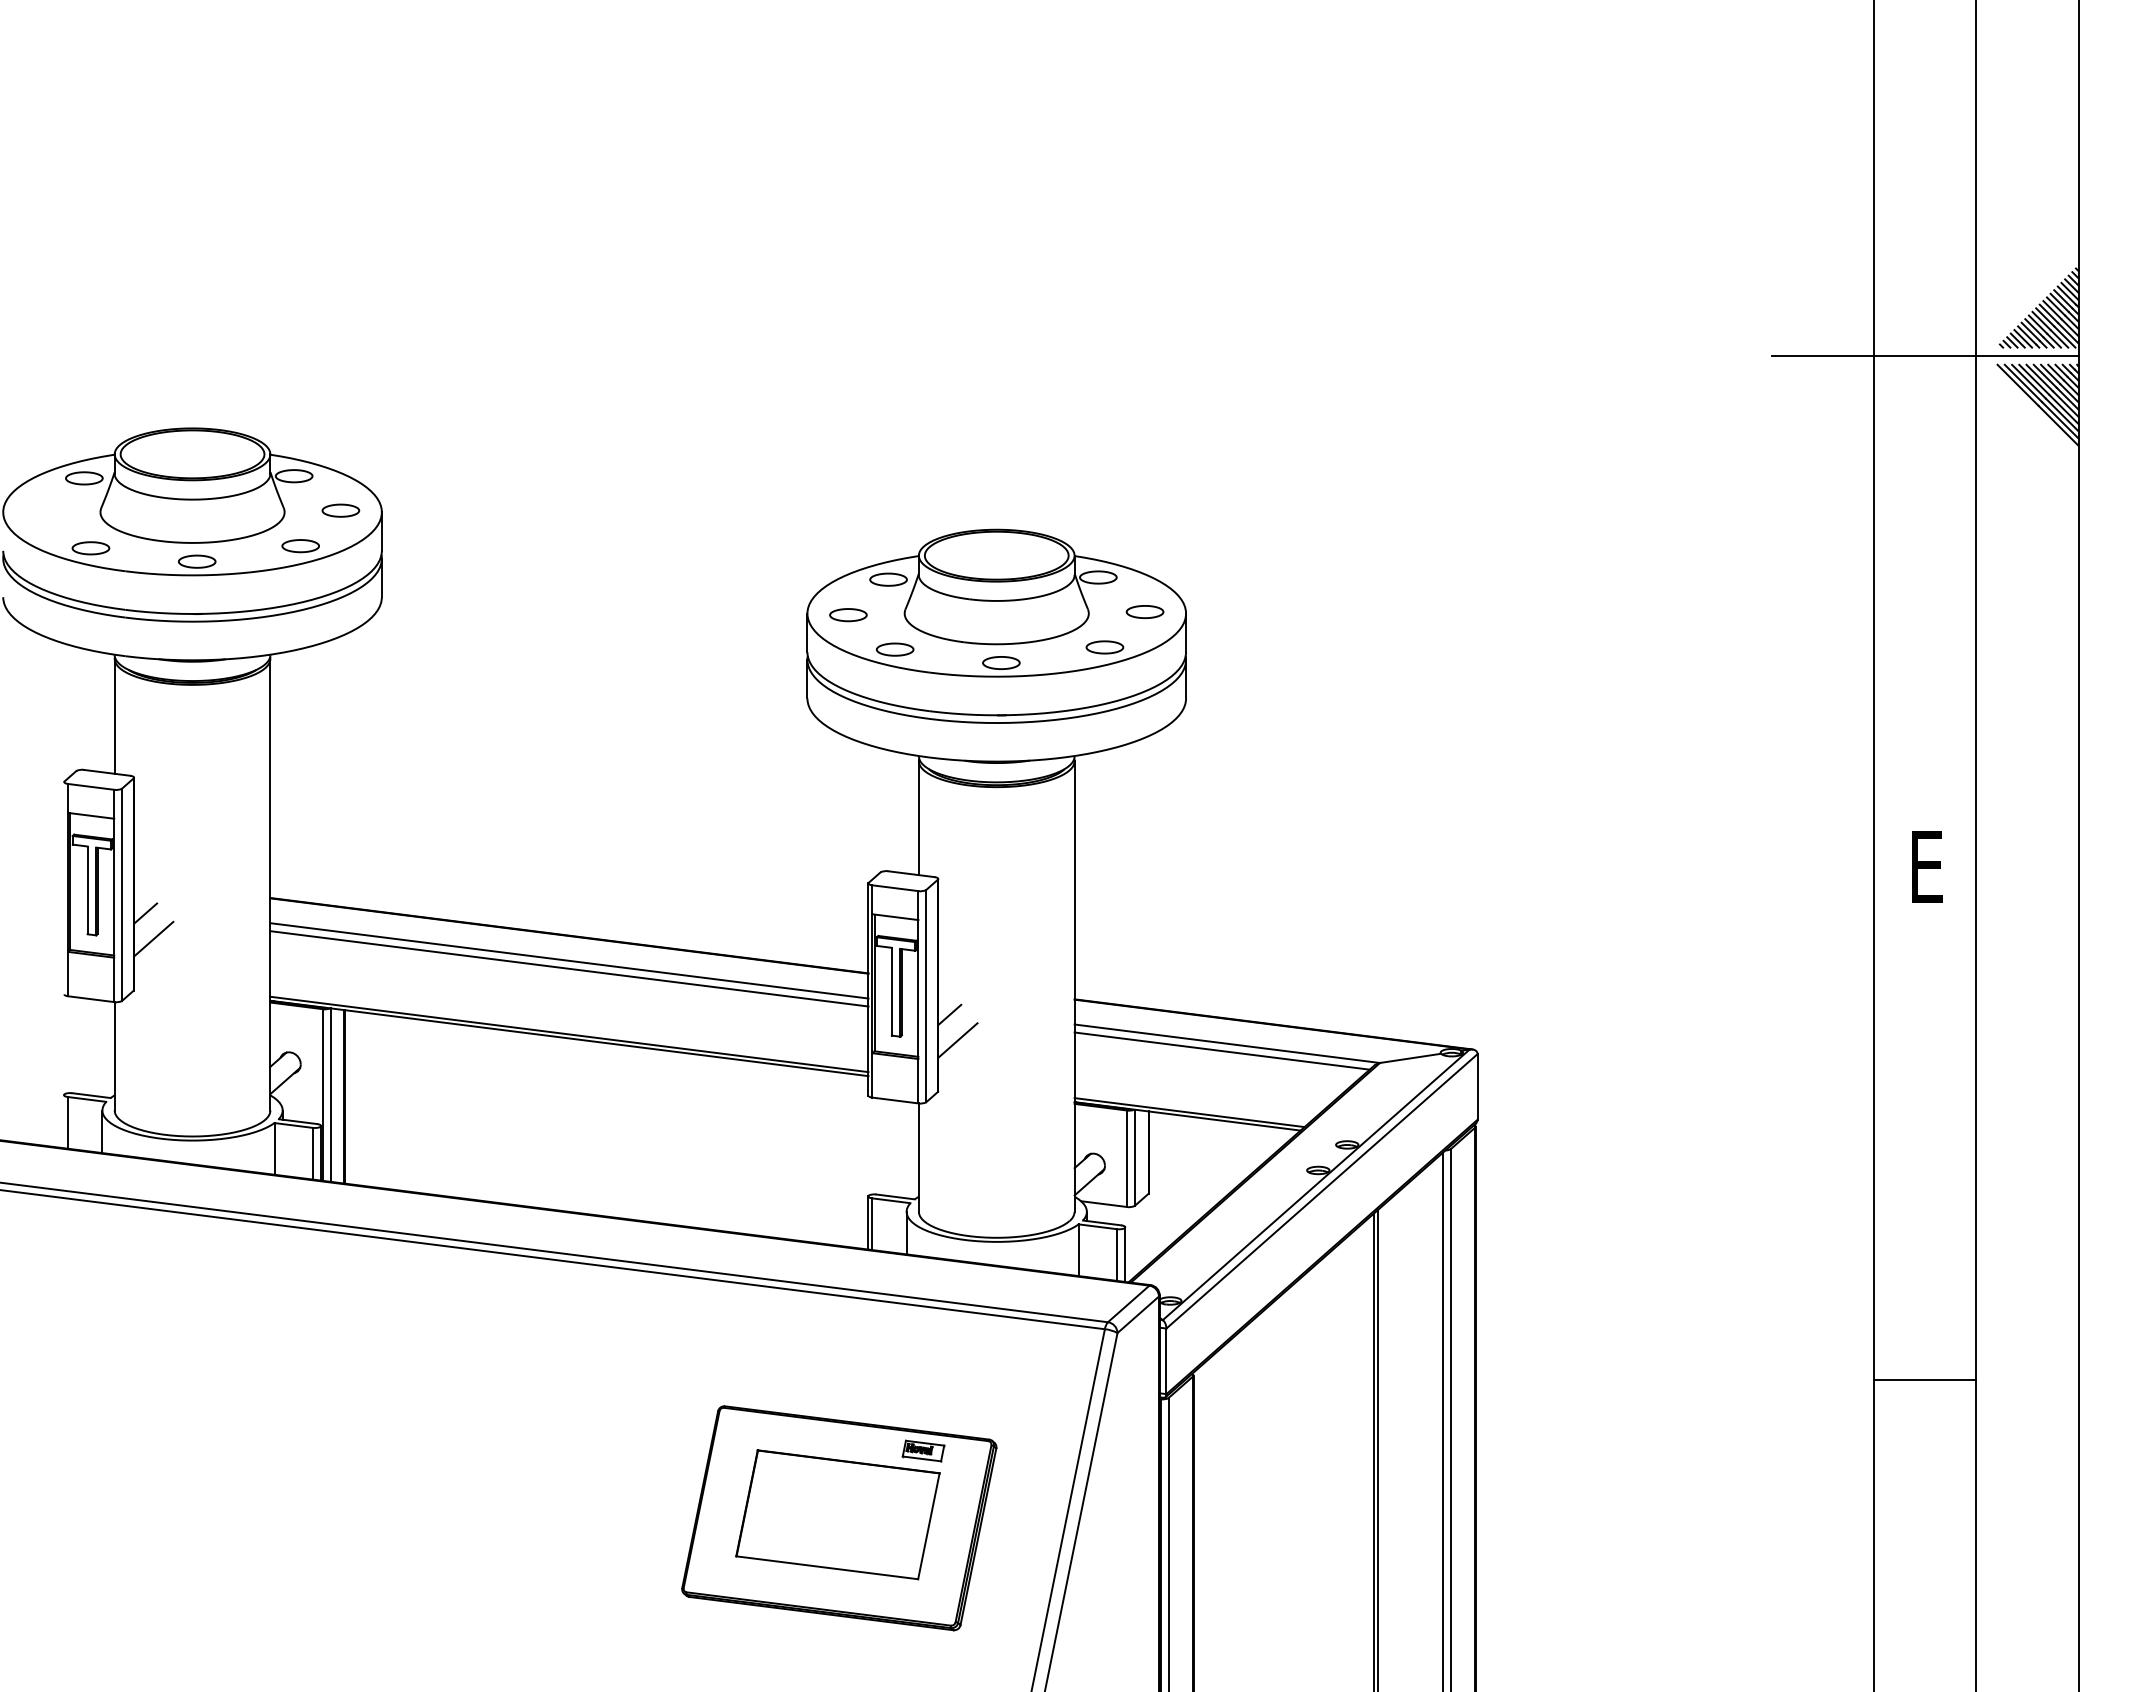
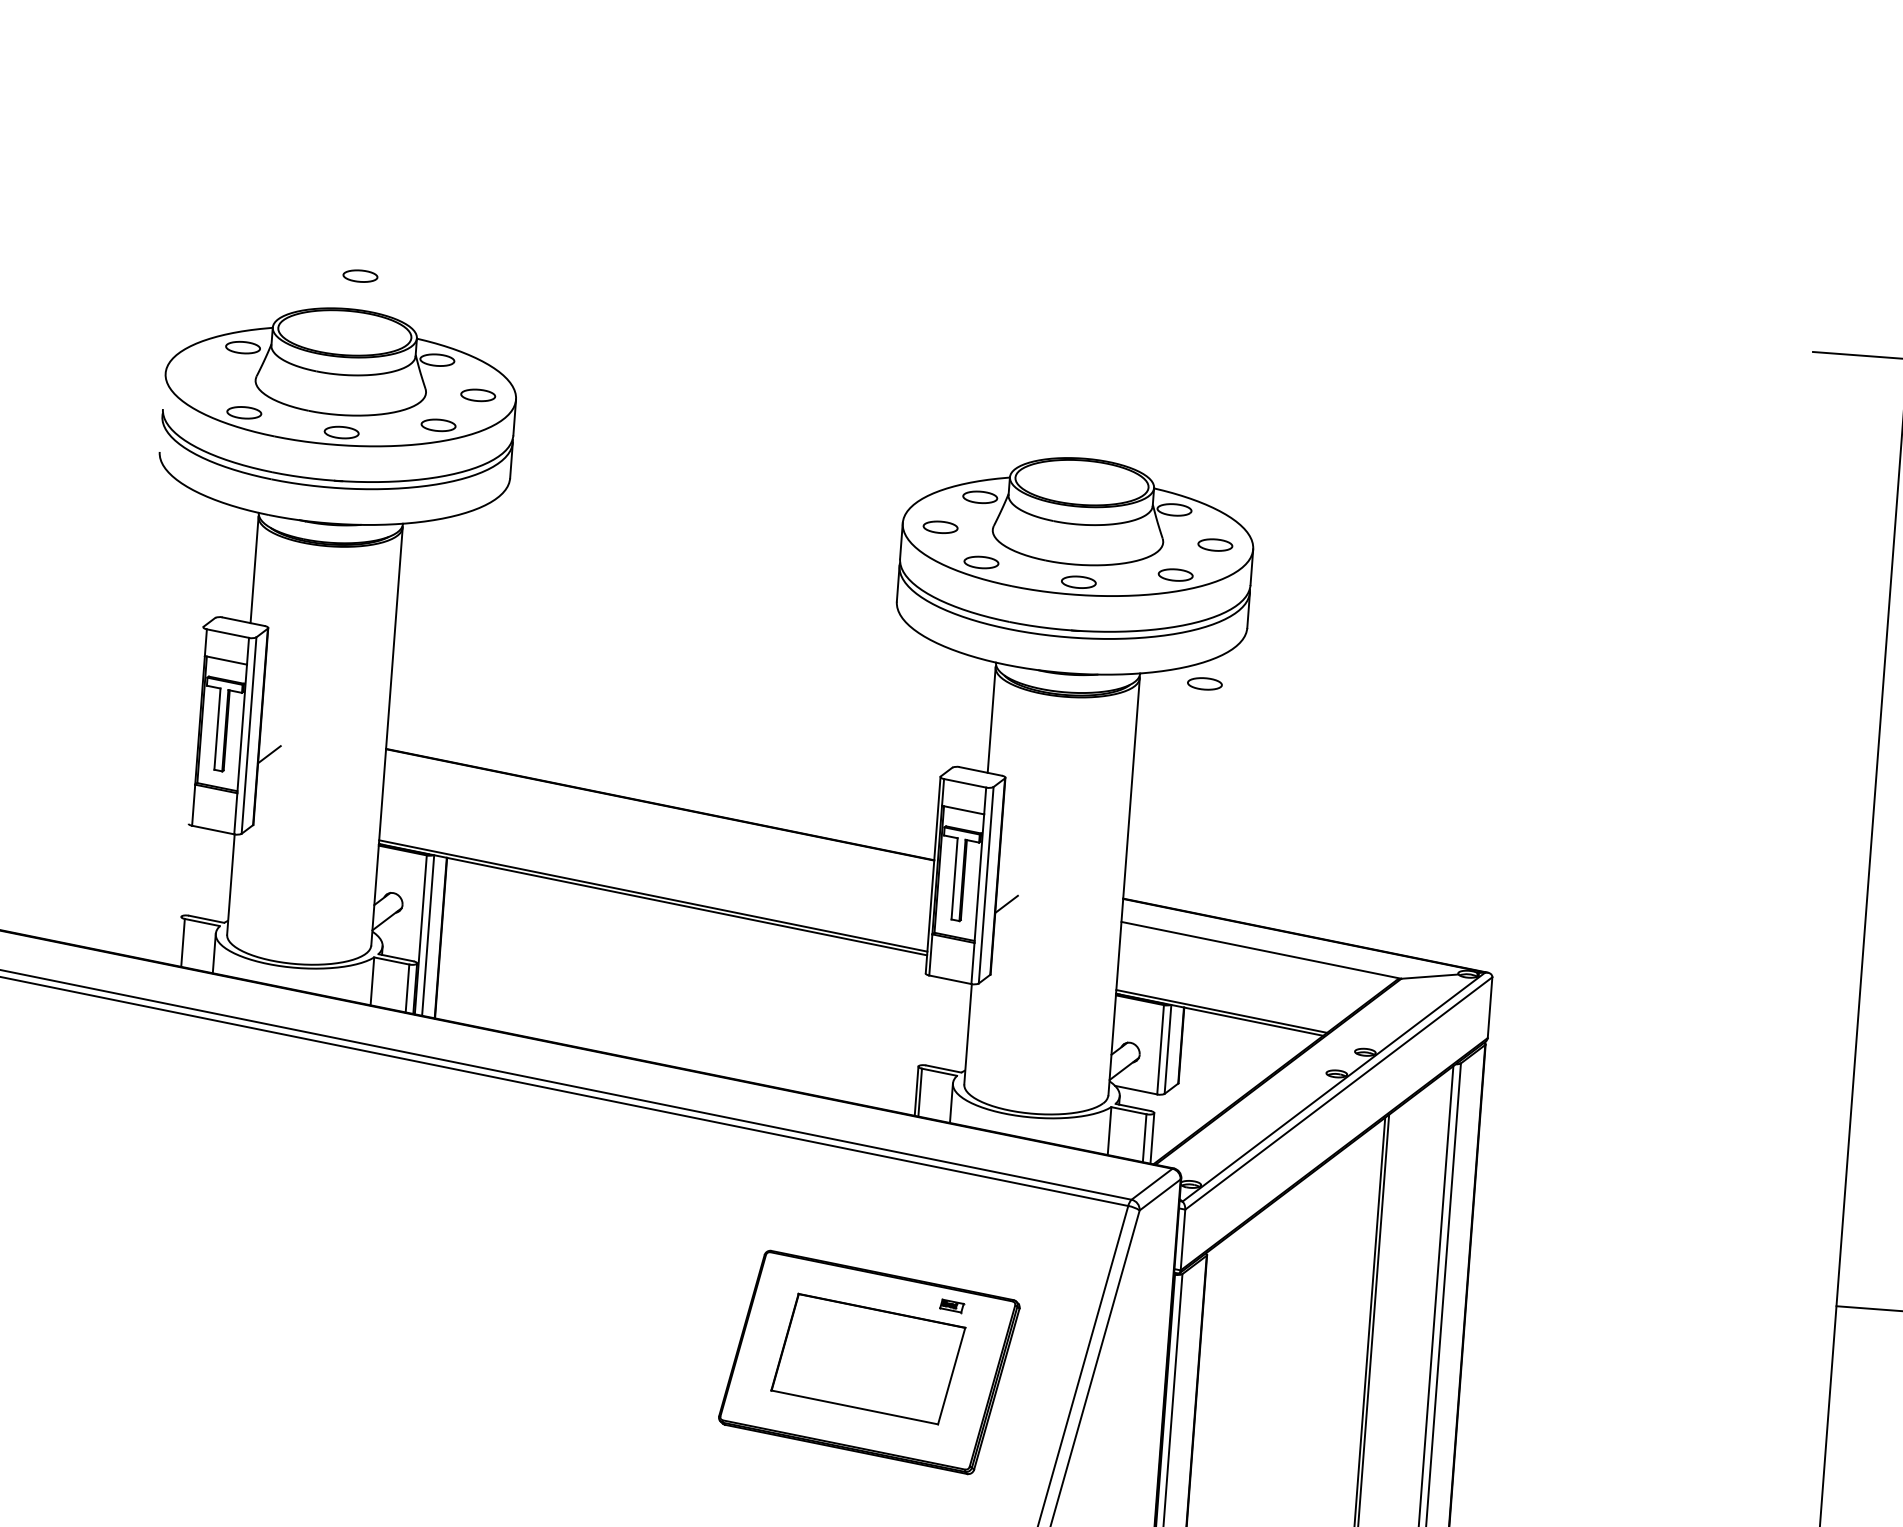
part: (204, 392) -> (360, 276), added
part: (1144, 762) -> (1204, 684), added
line: (153, 938) -> (275, 778), removed
line: (569, 960) -> (658, 827), removed
line: (569, 968) -> (657, 834), removed
line: (957, 1040) -> (1011, 928), removed
line: (1221, 1050) -> (1255, 956), removed
part: (923, 1450) -> (951, 1305), size x0.6

